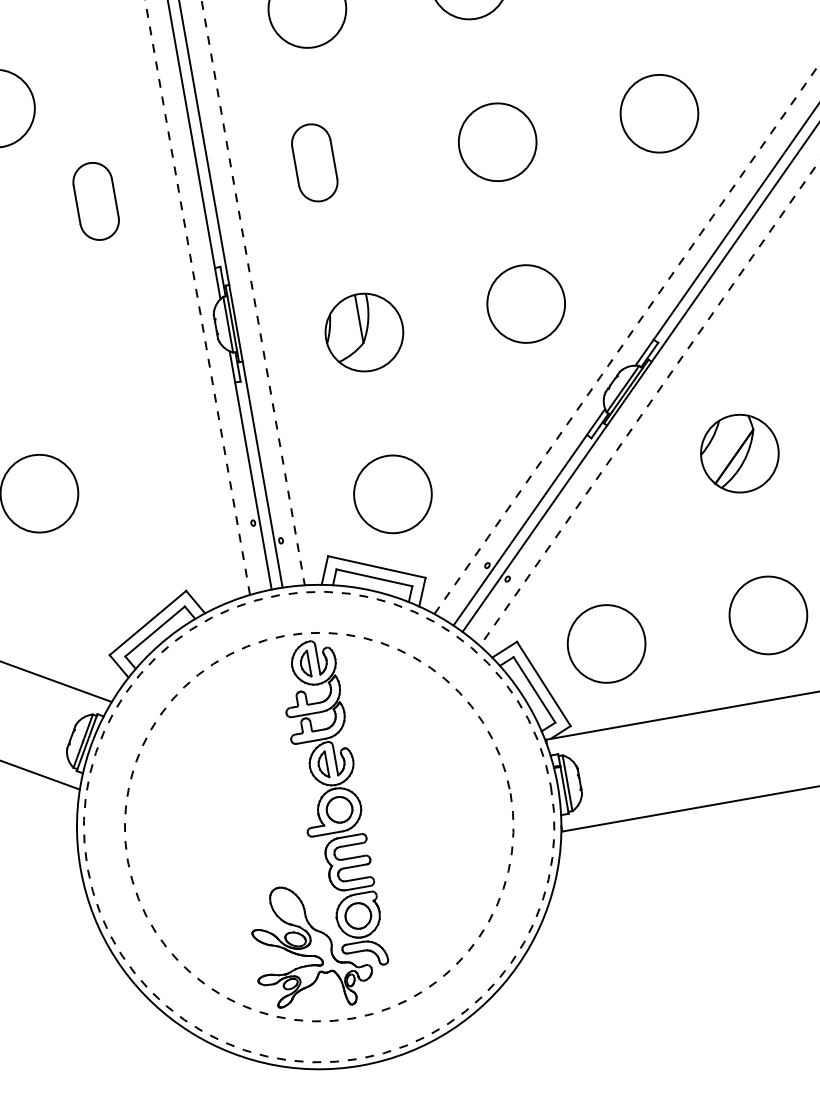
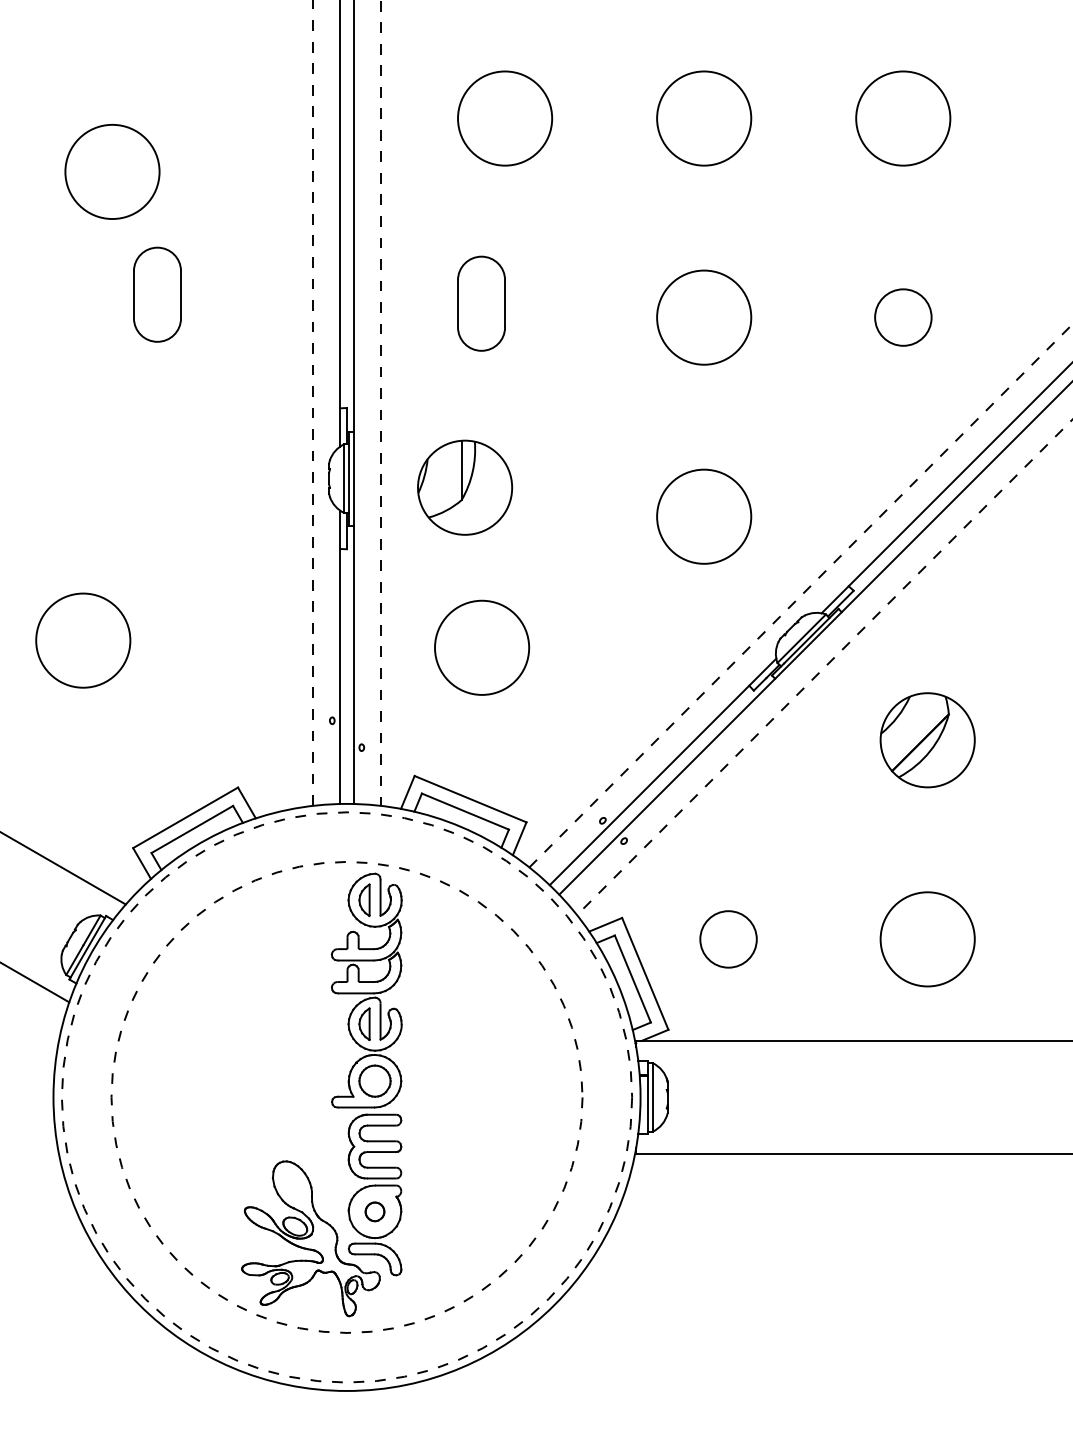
circle: (659, 113) -> (903, 317), size x0.6
part: (96, 201) -> (157, 294), moved
part: (364, 332) -> (465, 487), moved
circle: (393, 494) -> (482, 647), moved
circle: (606, 644) -> (728, 939), size x0.6
part: (357, 915) -> (374, 1211), size x0.6

